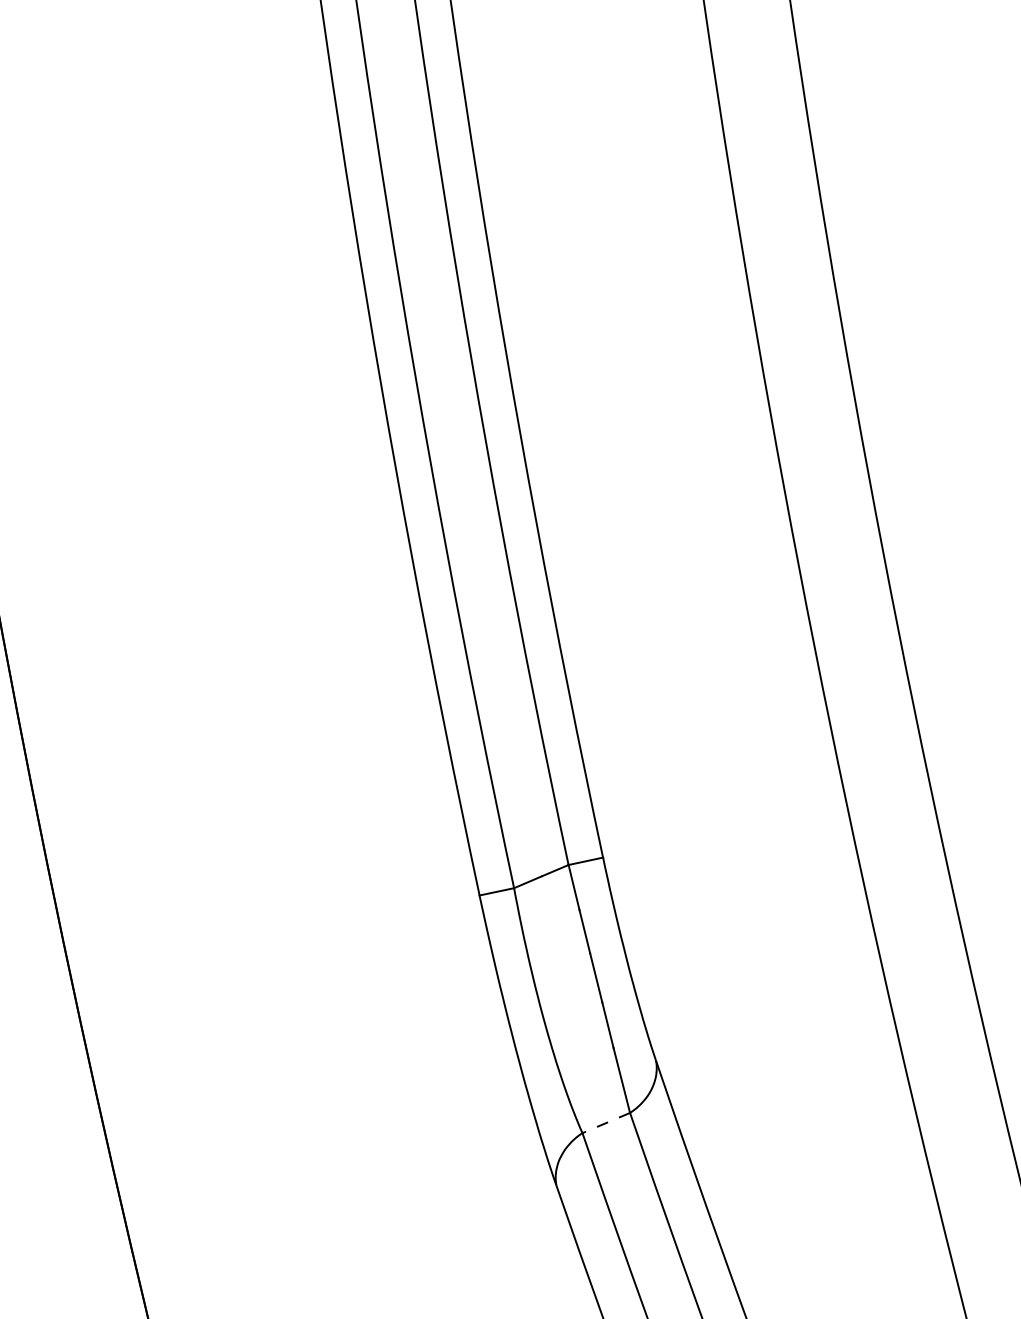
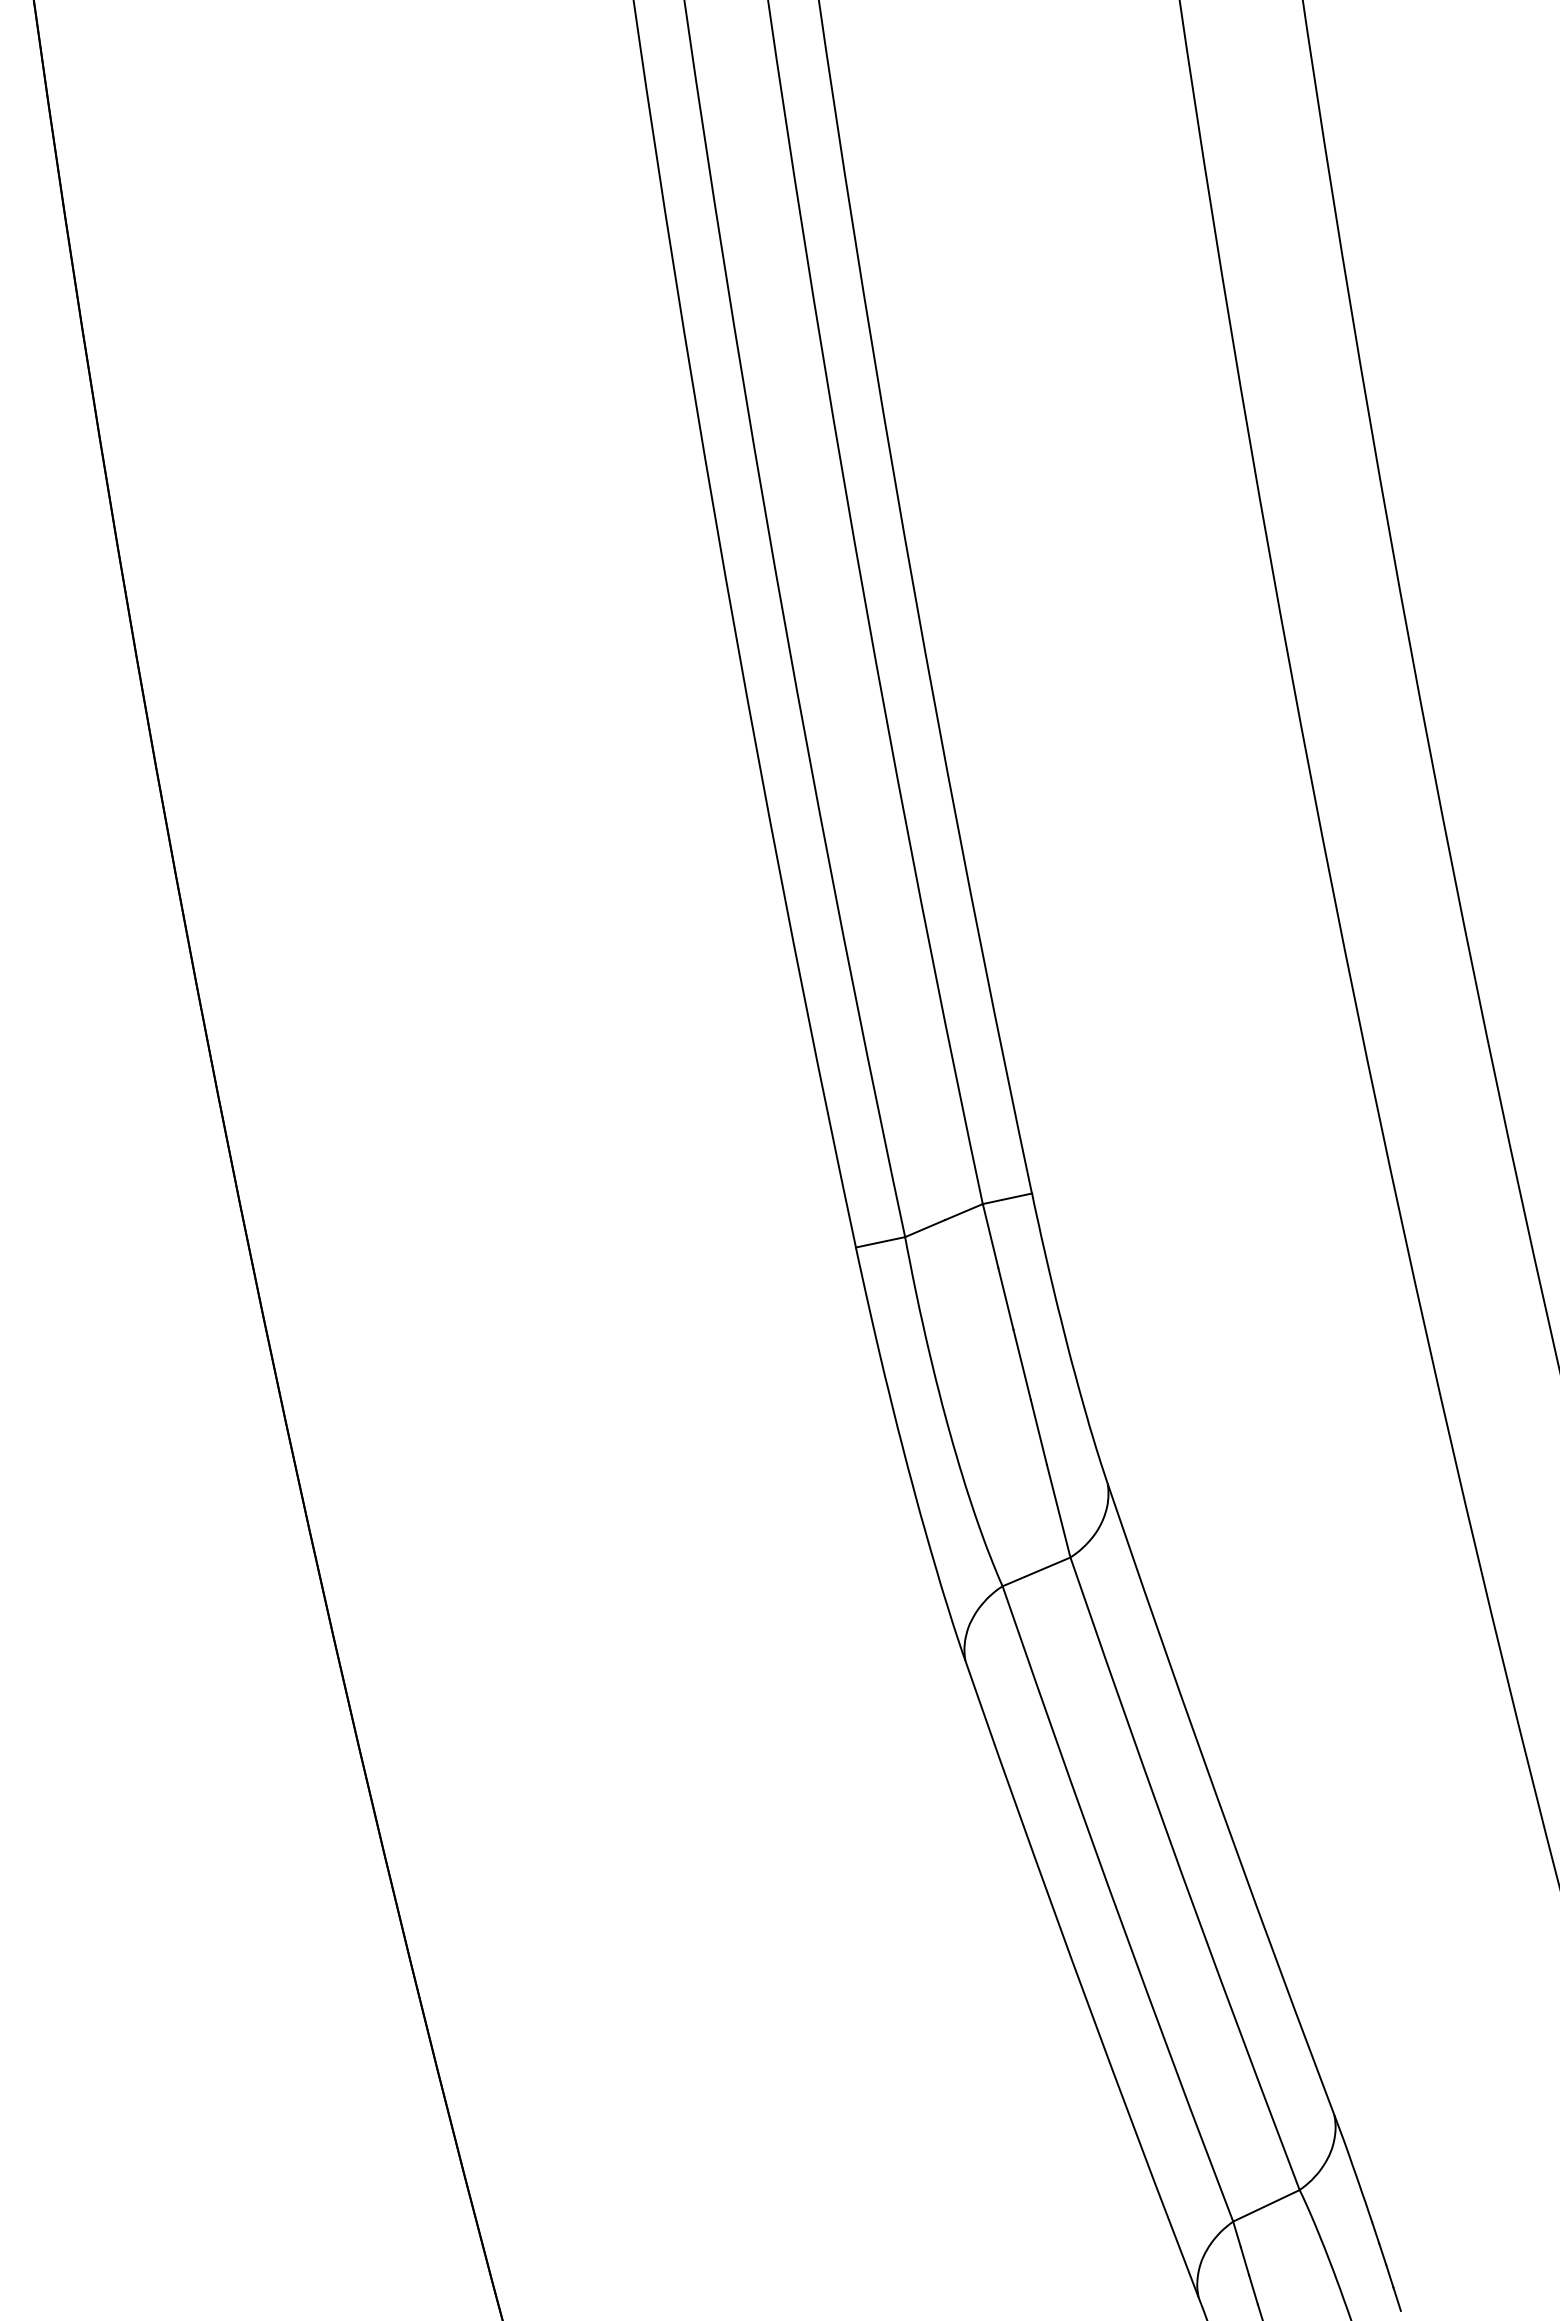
line: (605, 1123) -> (1035, 1572), dashed -> solid

